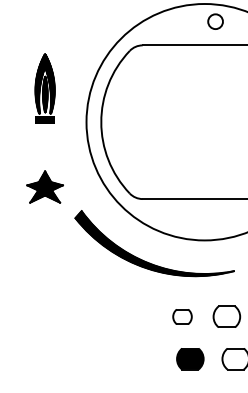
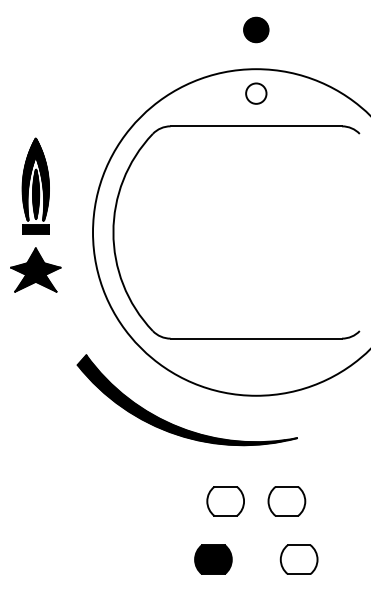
circle: (215, 21) -> (256, 93), moved
part: (44, 186) -> (35, 269), moved
part: (182, 316) -> (225, 501), size x1.43
part: (190, 358) -> (213, 559), moved

